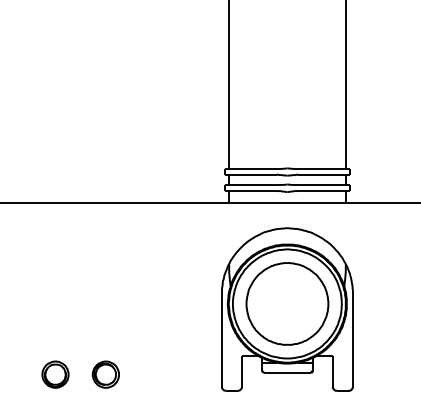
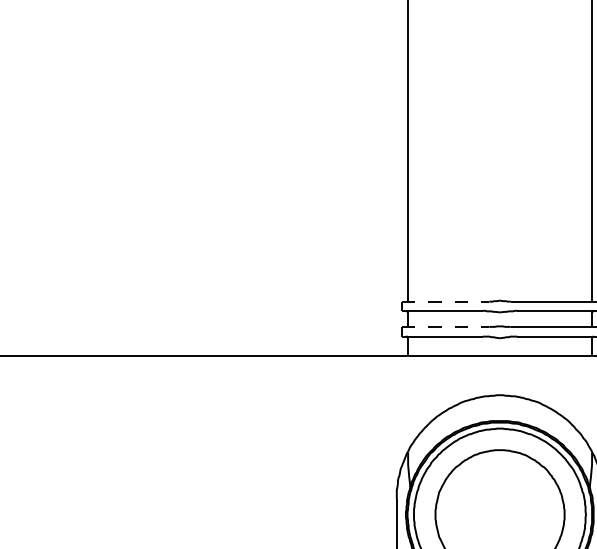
line: (252, 168) -> (444, 300), solid -> dashed
line: (252, 184) -> (444, 326), solid -> dashed

